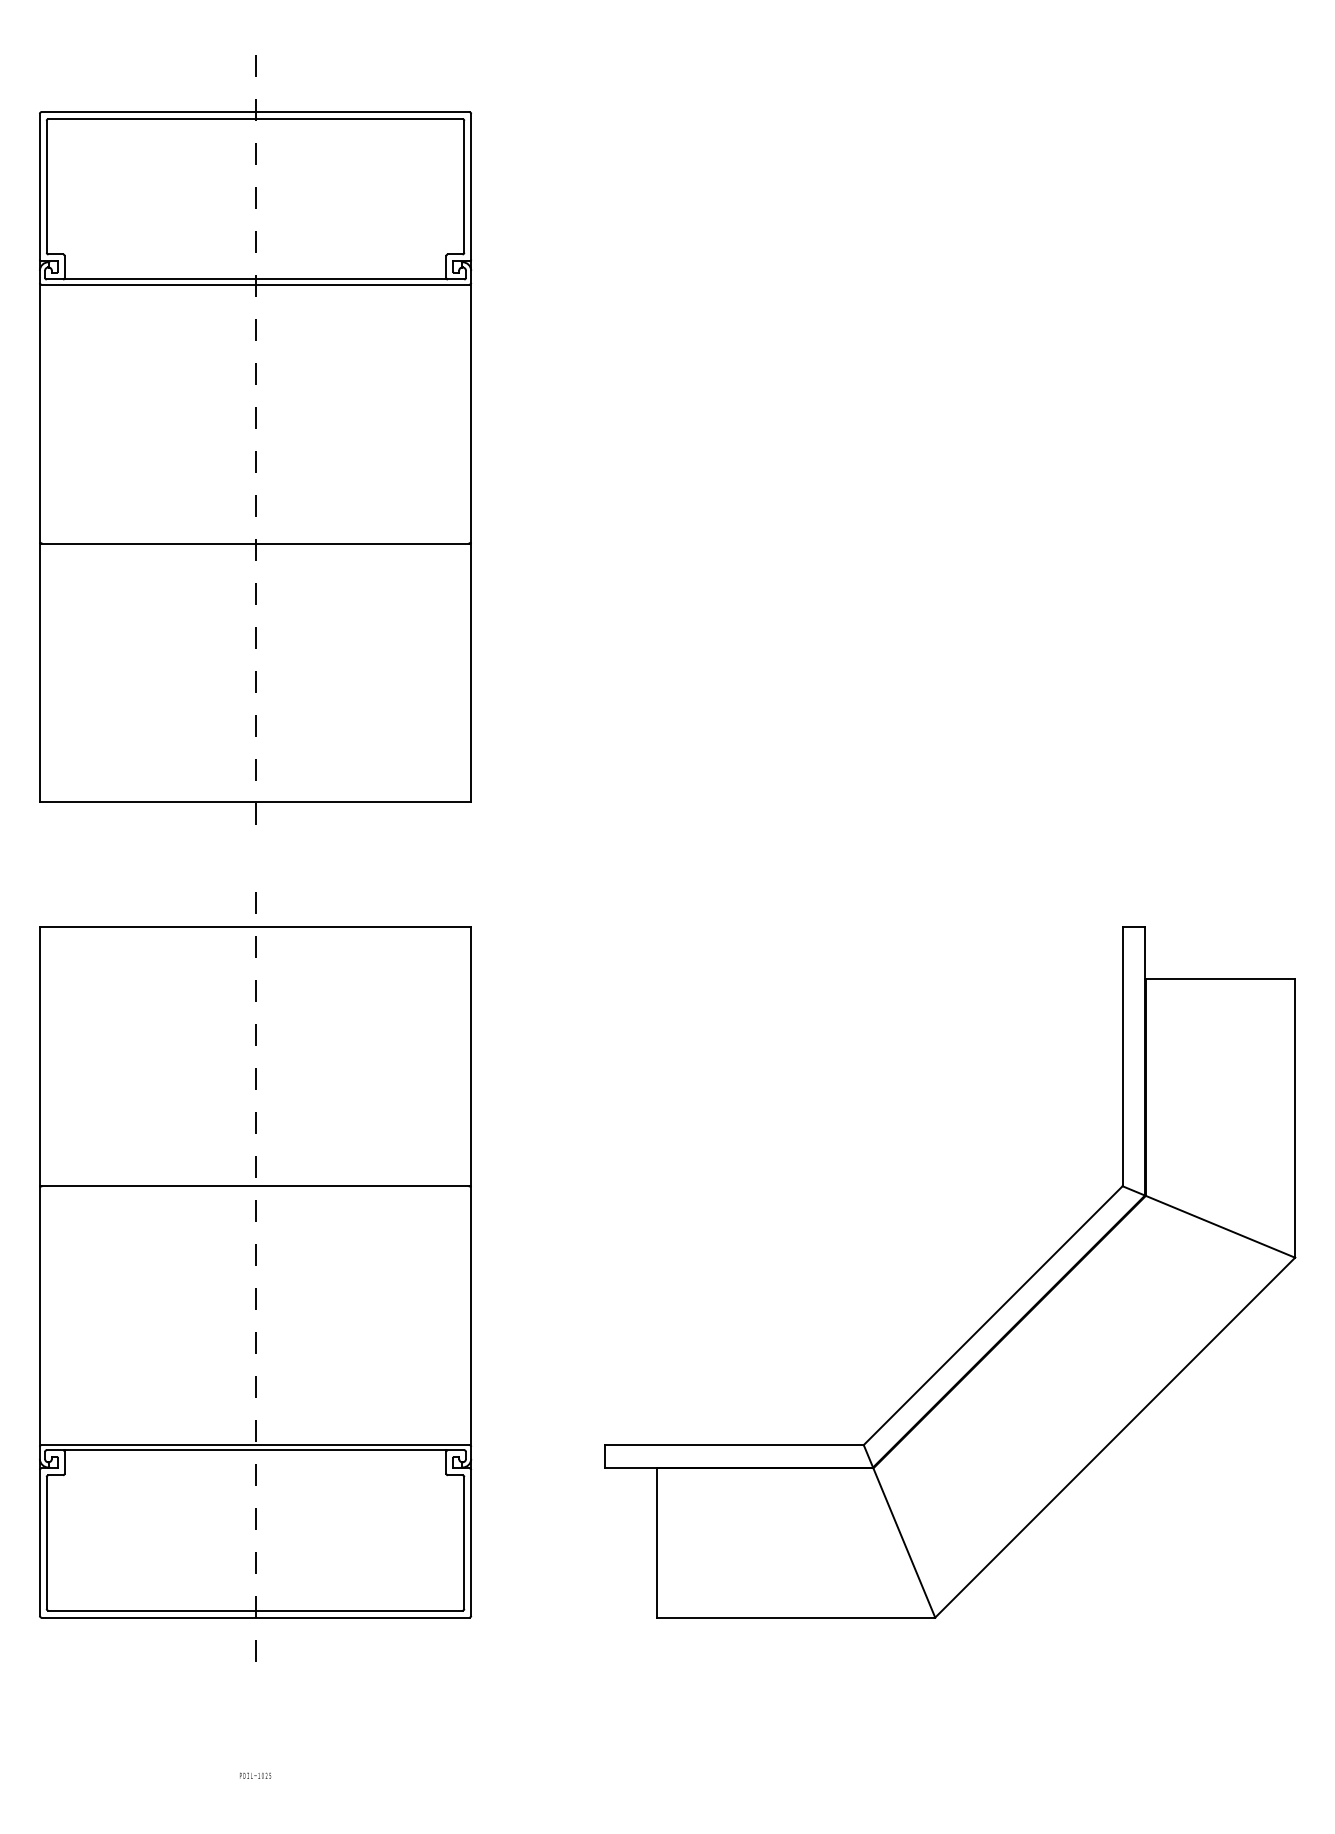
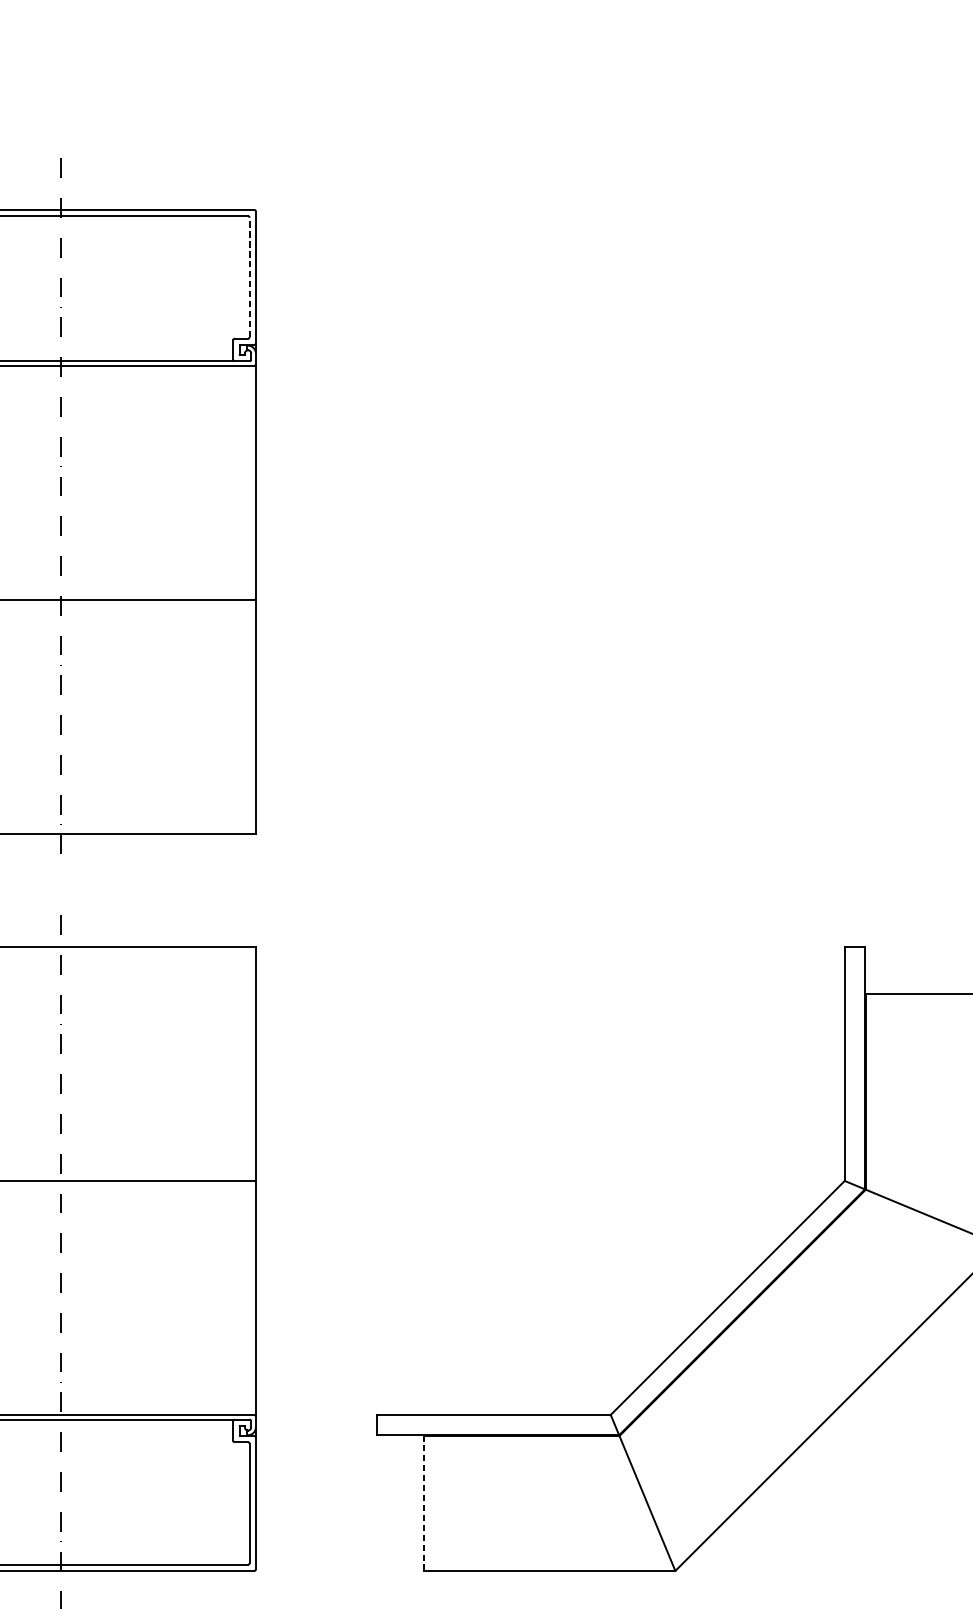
line: (464, 186) -> (249, 277), solid -> dashed
line: (656, 1543) -> (423, 1503), solid -> dashed

